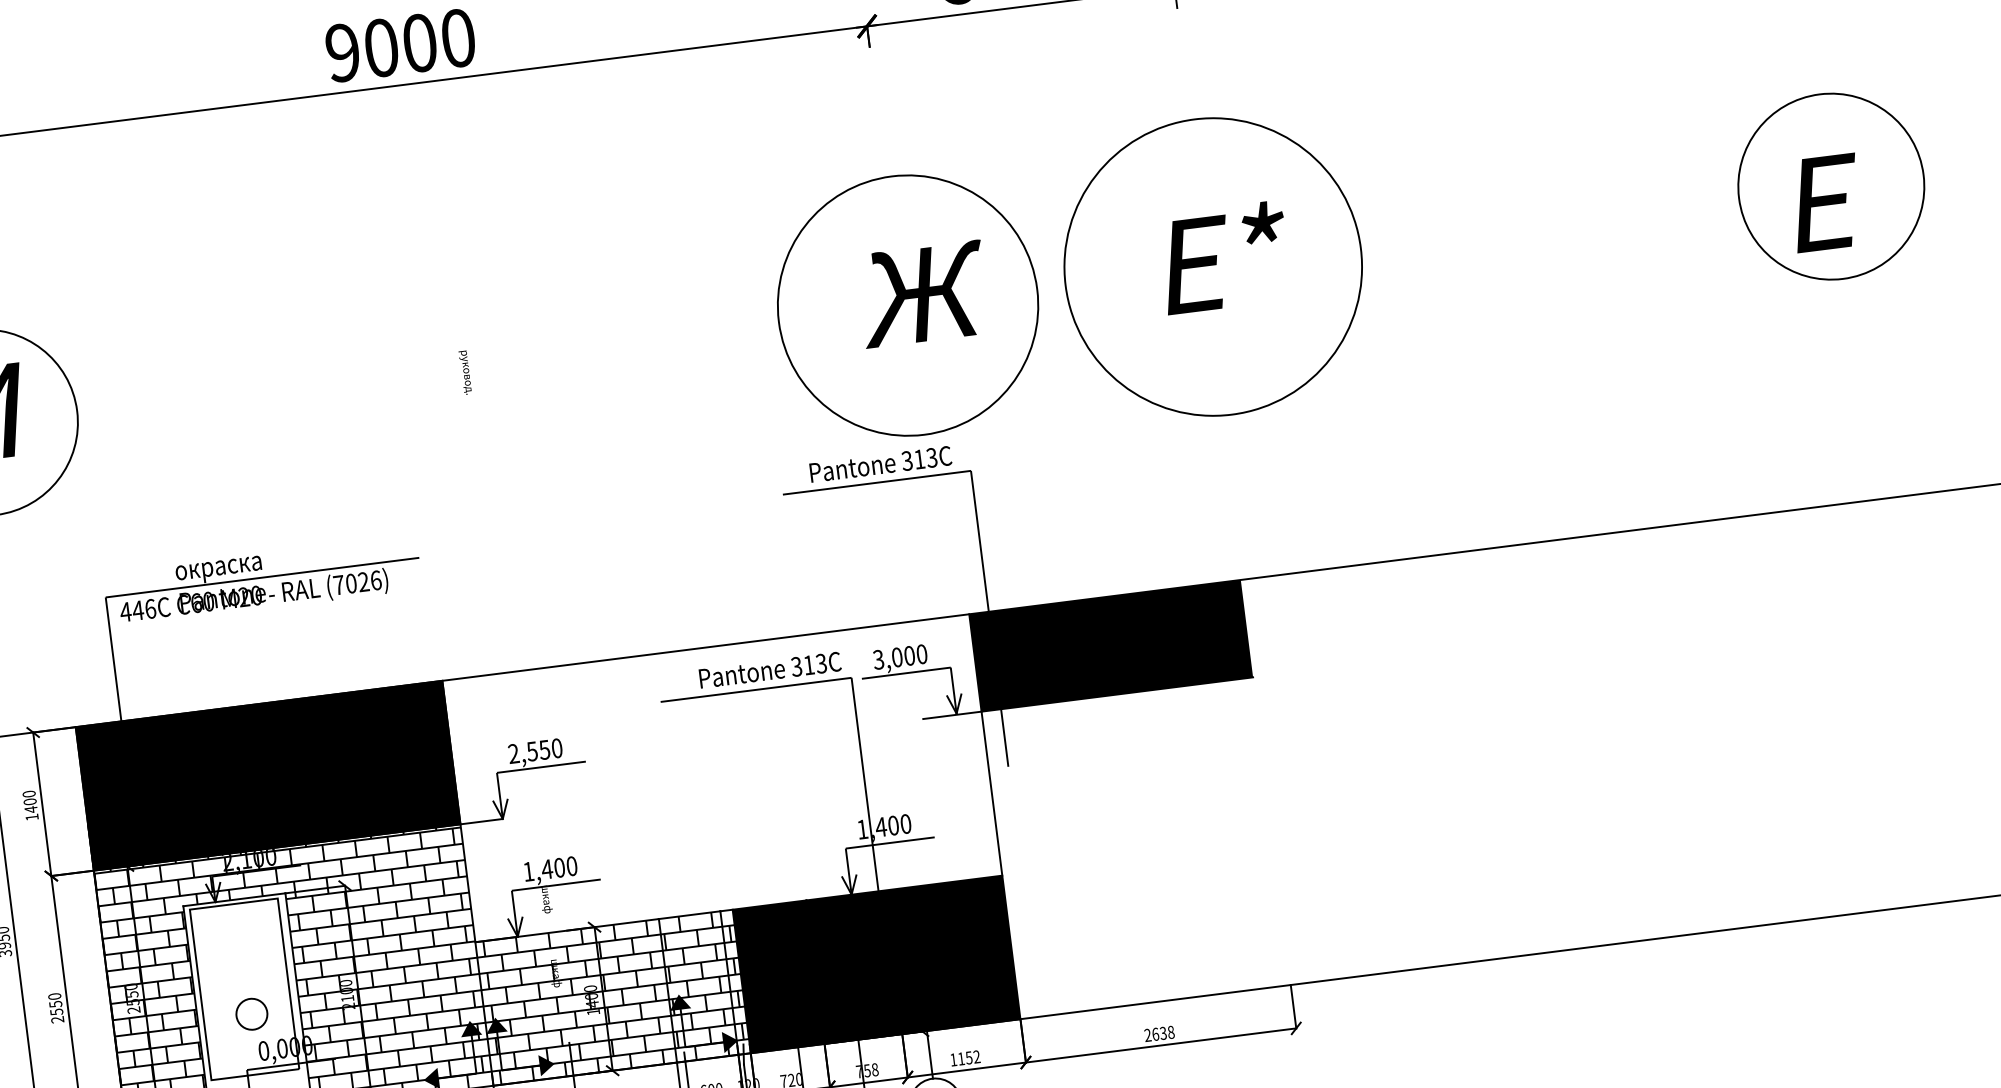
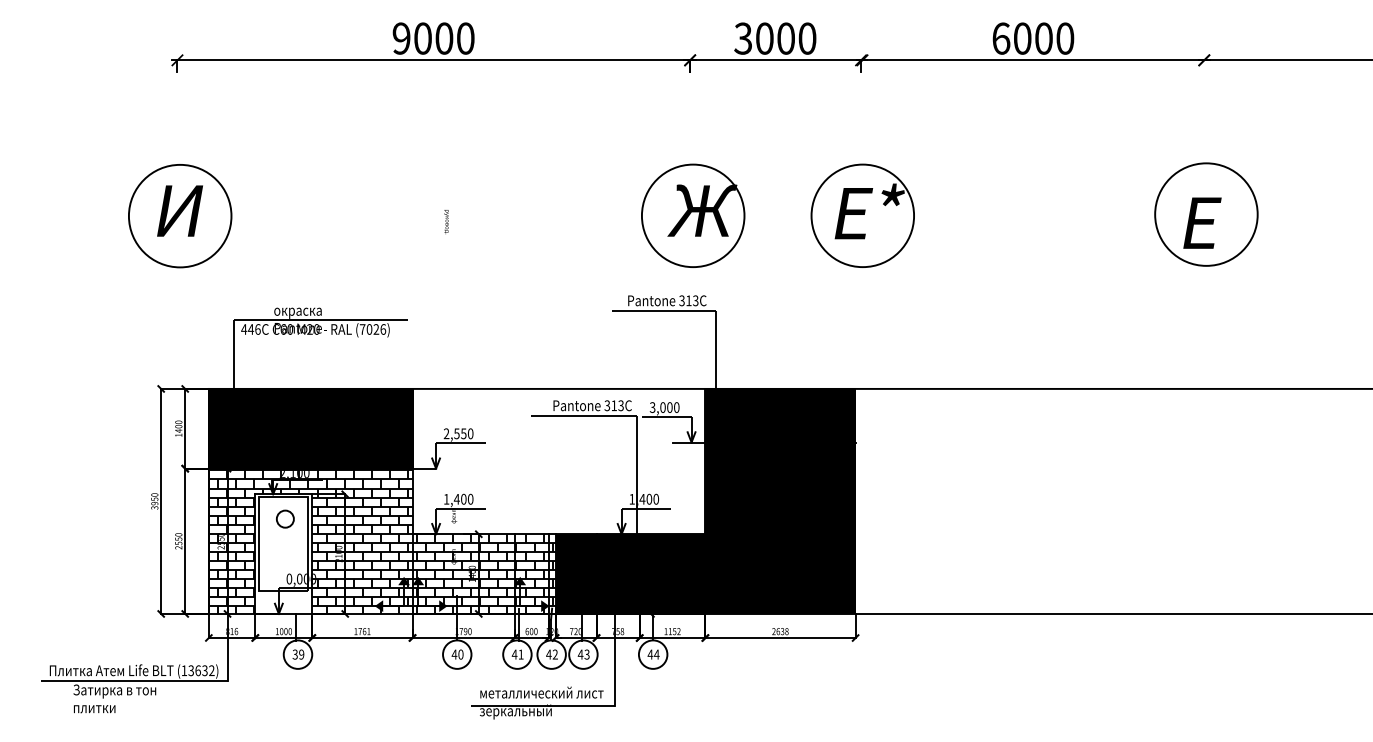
circle: (1212, 266) -> (862, 215), size x0.62
circle: (906, 305) -> (692, 215), size x0.71
fill: (1136, 848) -> (780, 528), added
circle: (251, 1013) -> (285, 518), moved

